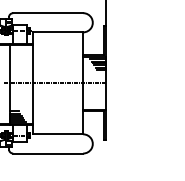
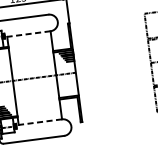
line: (57, 32) -> (28, 34), solid -> dashed
line: (57, 134) -> (39, 122), solid -> dashed

